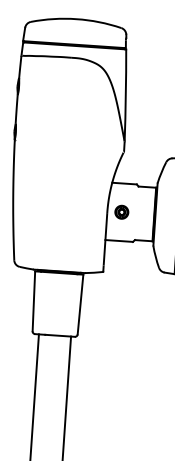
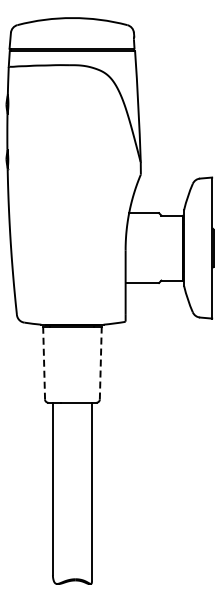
part: (121, 211) -> (142, 247), removed
line: (34, 301) -> (44, 363), solid -> dashed
line: (80, 303) -> (100, 362), solid -> dashed

